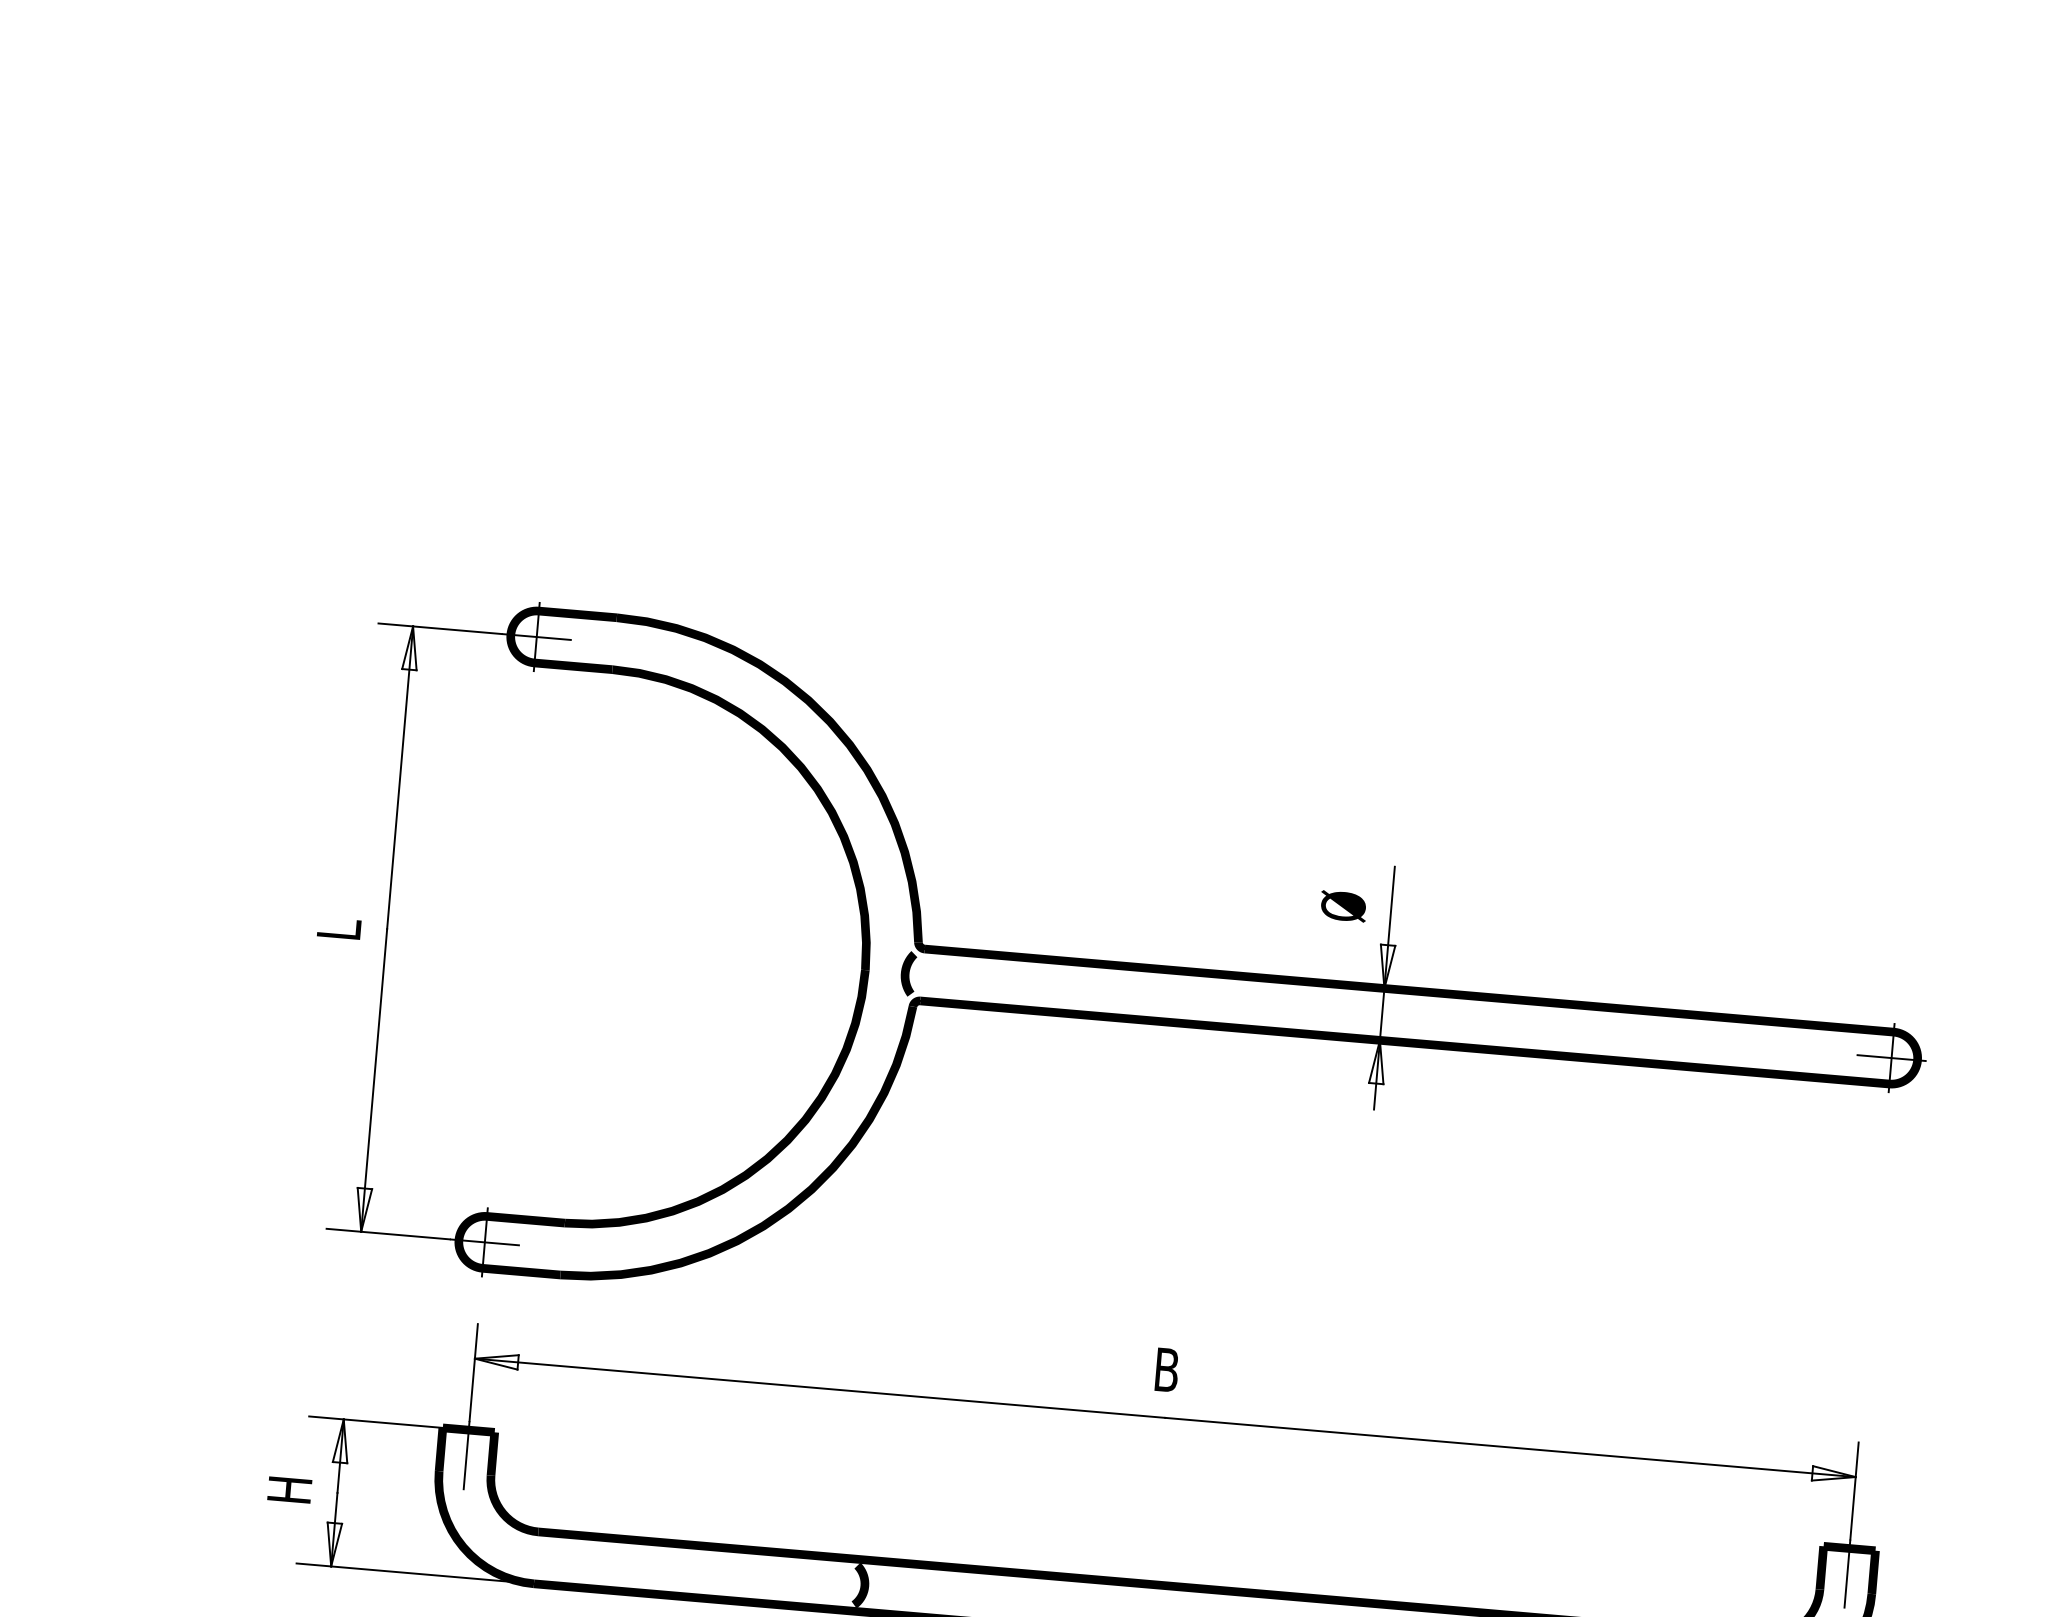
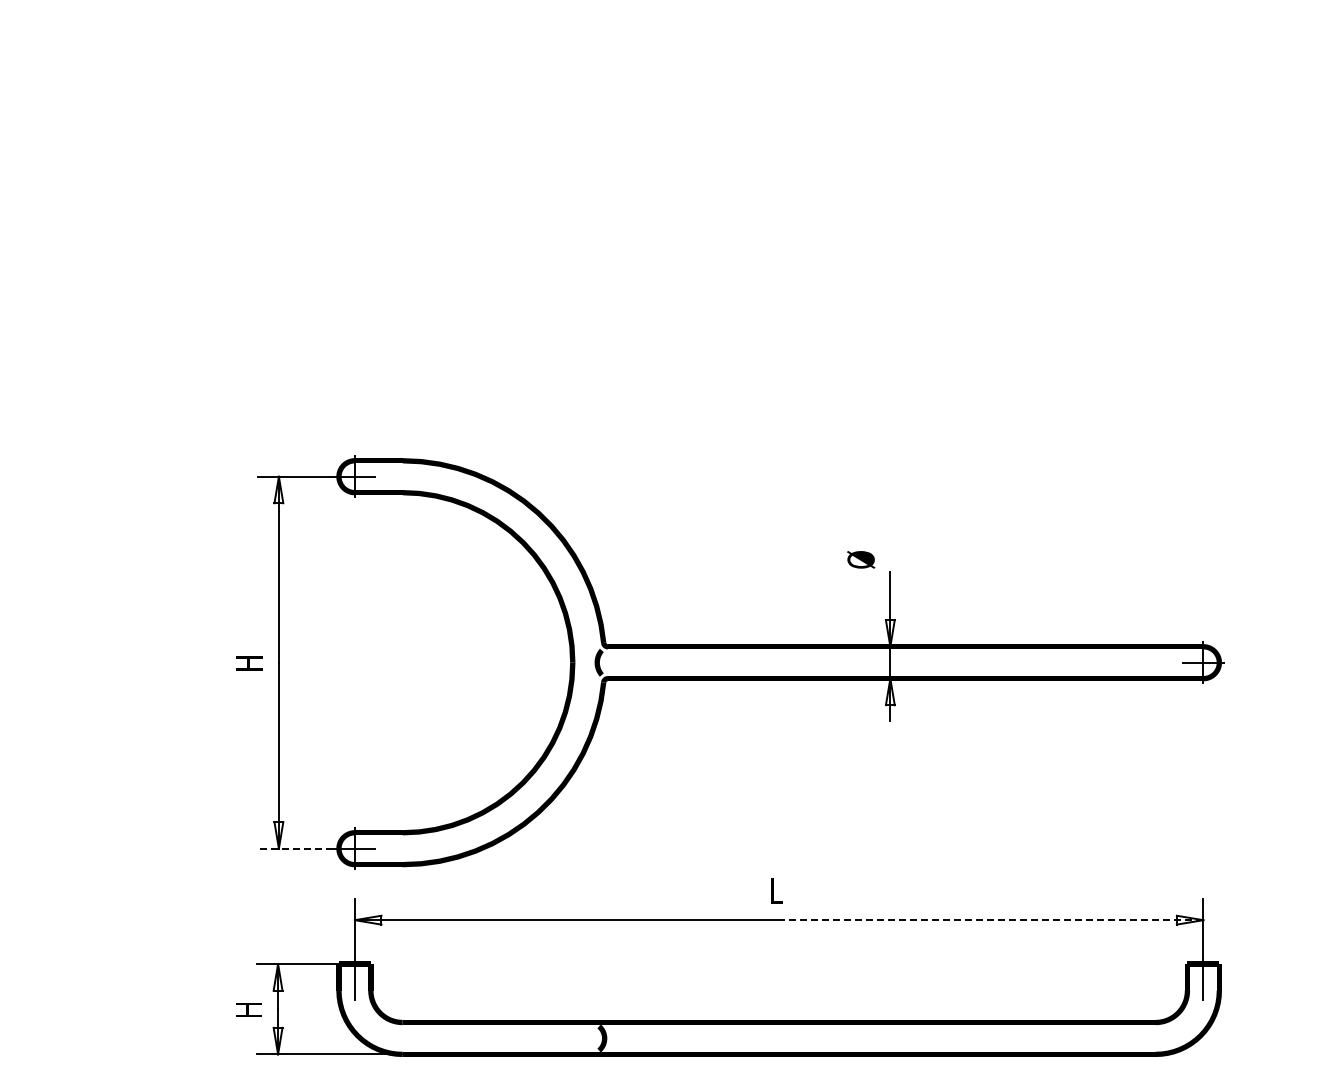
text: (1344, 905) -> (861, 559), moved
text: (339, 923) -> (249, 661), L -> H
line: (388, 1233) -> (295, 848), solid -> dashed
text: (1166, 1369) -> (777, 890), B -> L
line: (1509, 1447) -> (990, 920), solid -> dashed

